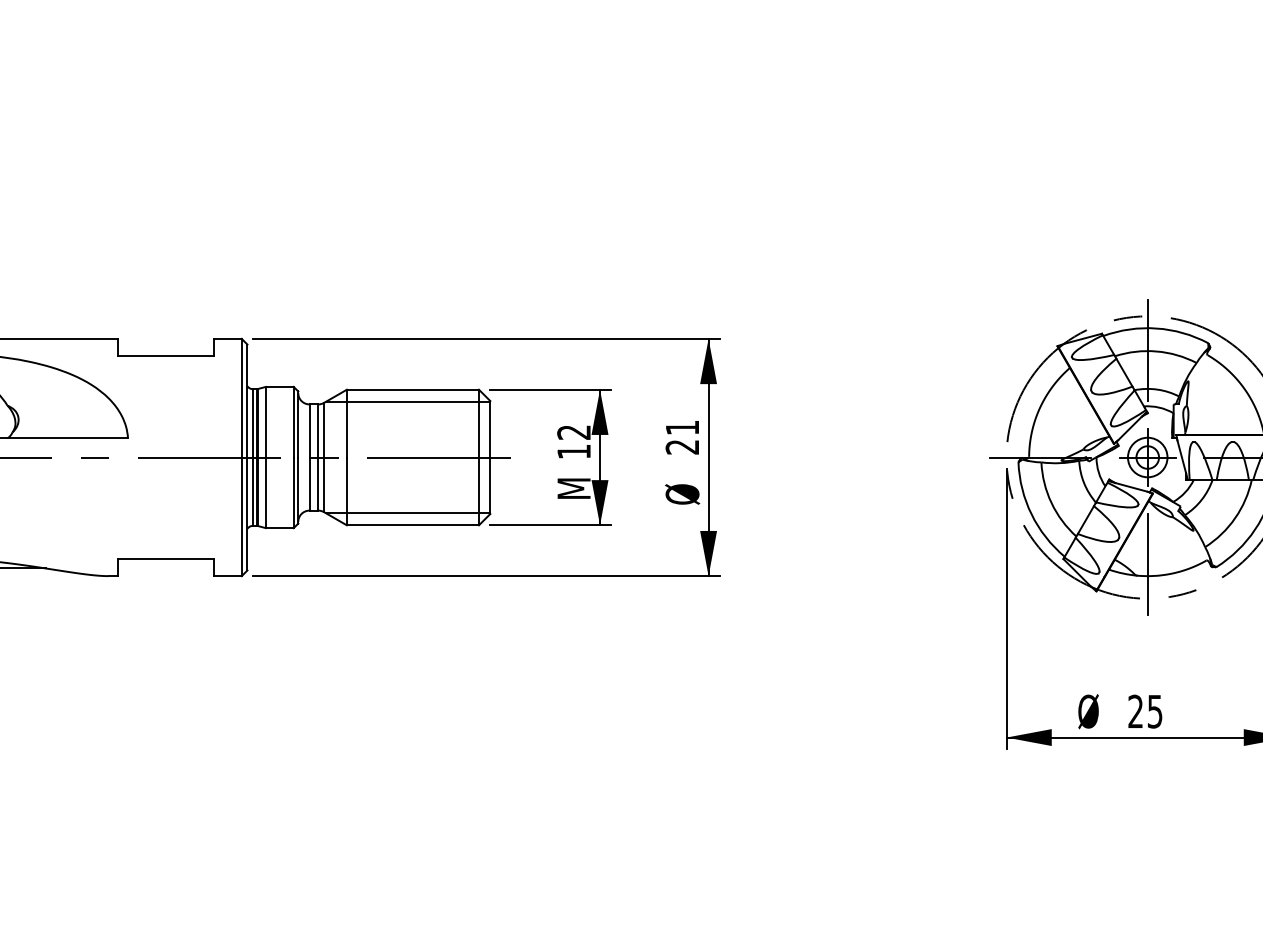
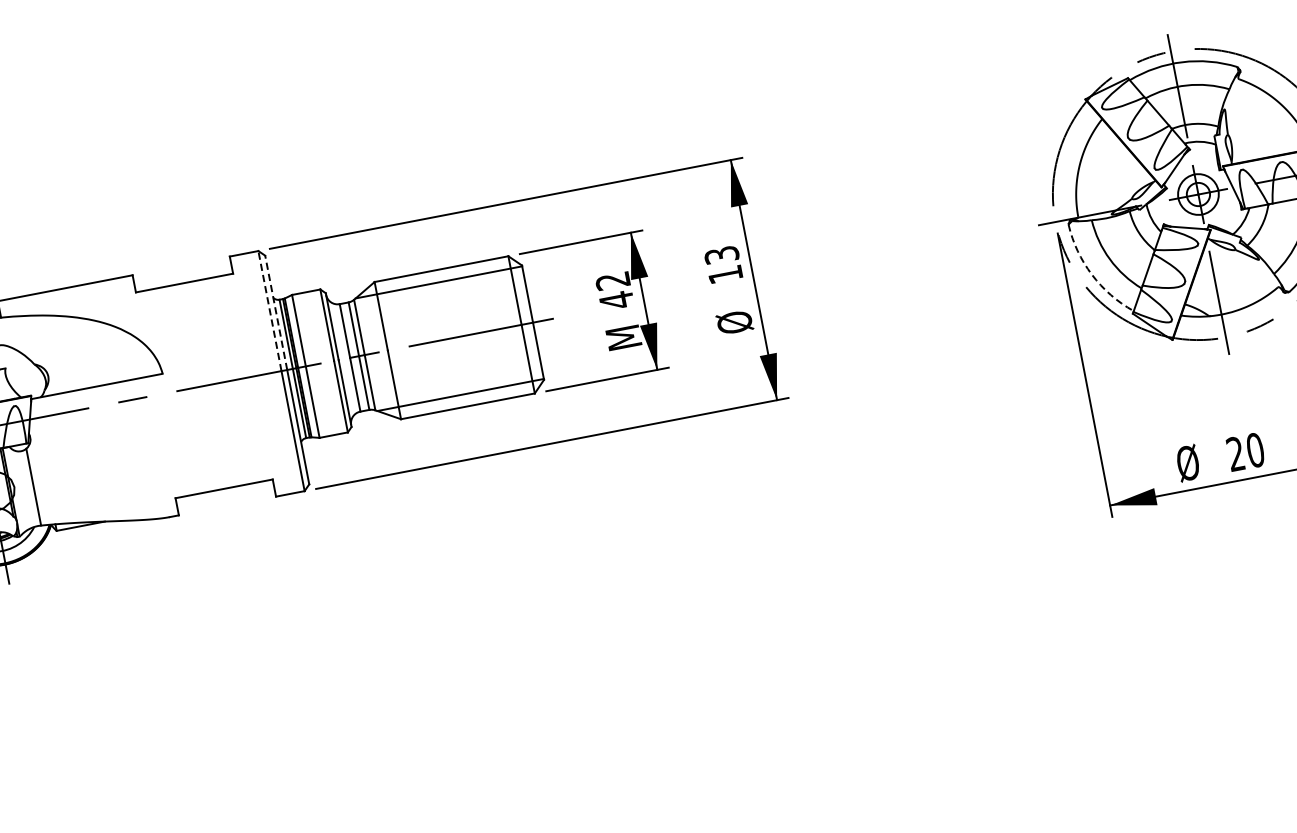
line: (241, 397) -> (269, 310), solid -> dashed
line: (247, 400) -> (276, 312), solid -> dashed
text: (682, 437) -> (723, 264), 21 -> 13
text: (573, 451) -> (616, 300), 12 -> 42
arc: (1031, 514) -> (1091, 274), solid -> dashed
text: (1154, 711) -> (1254, 450), 25 -> 20

